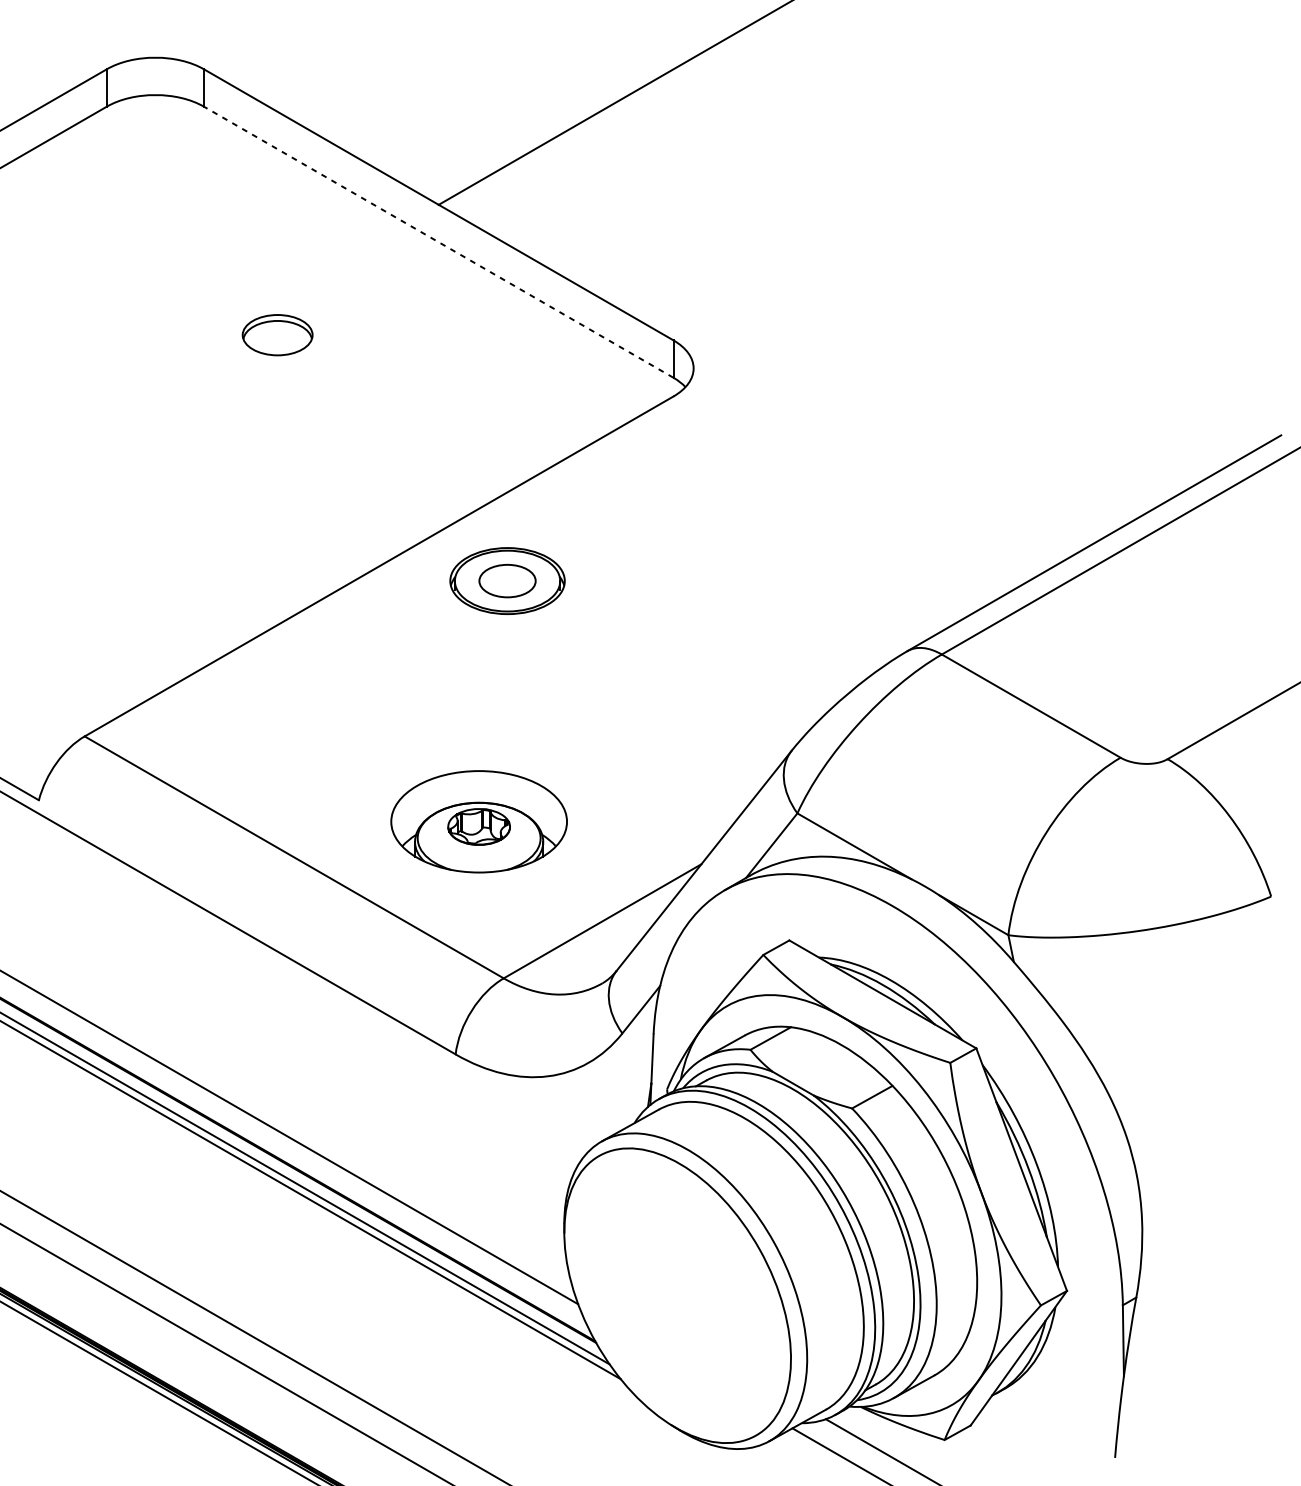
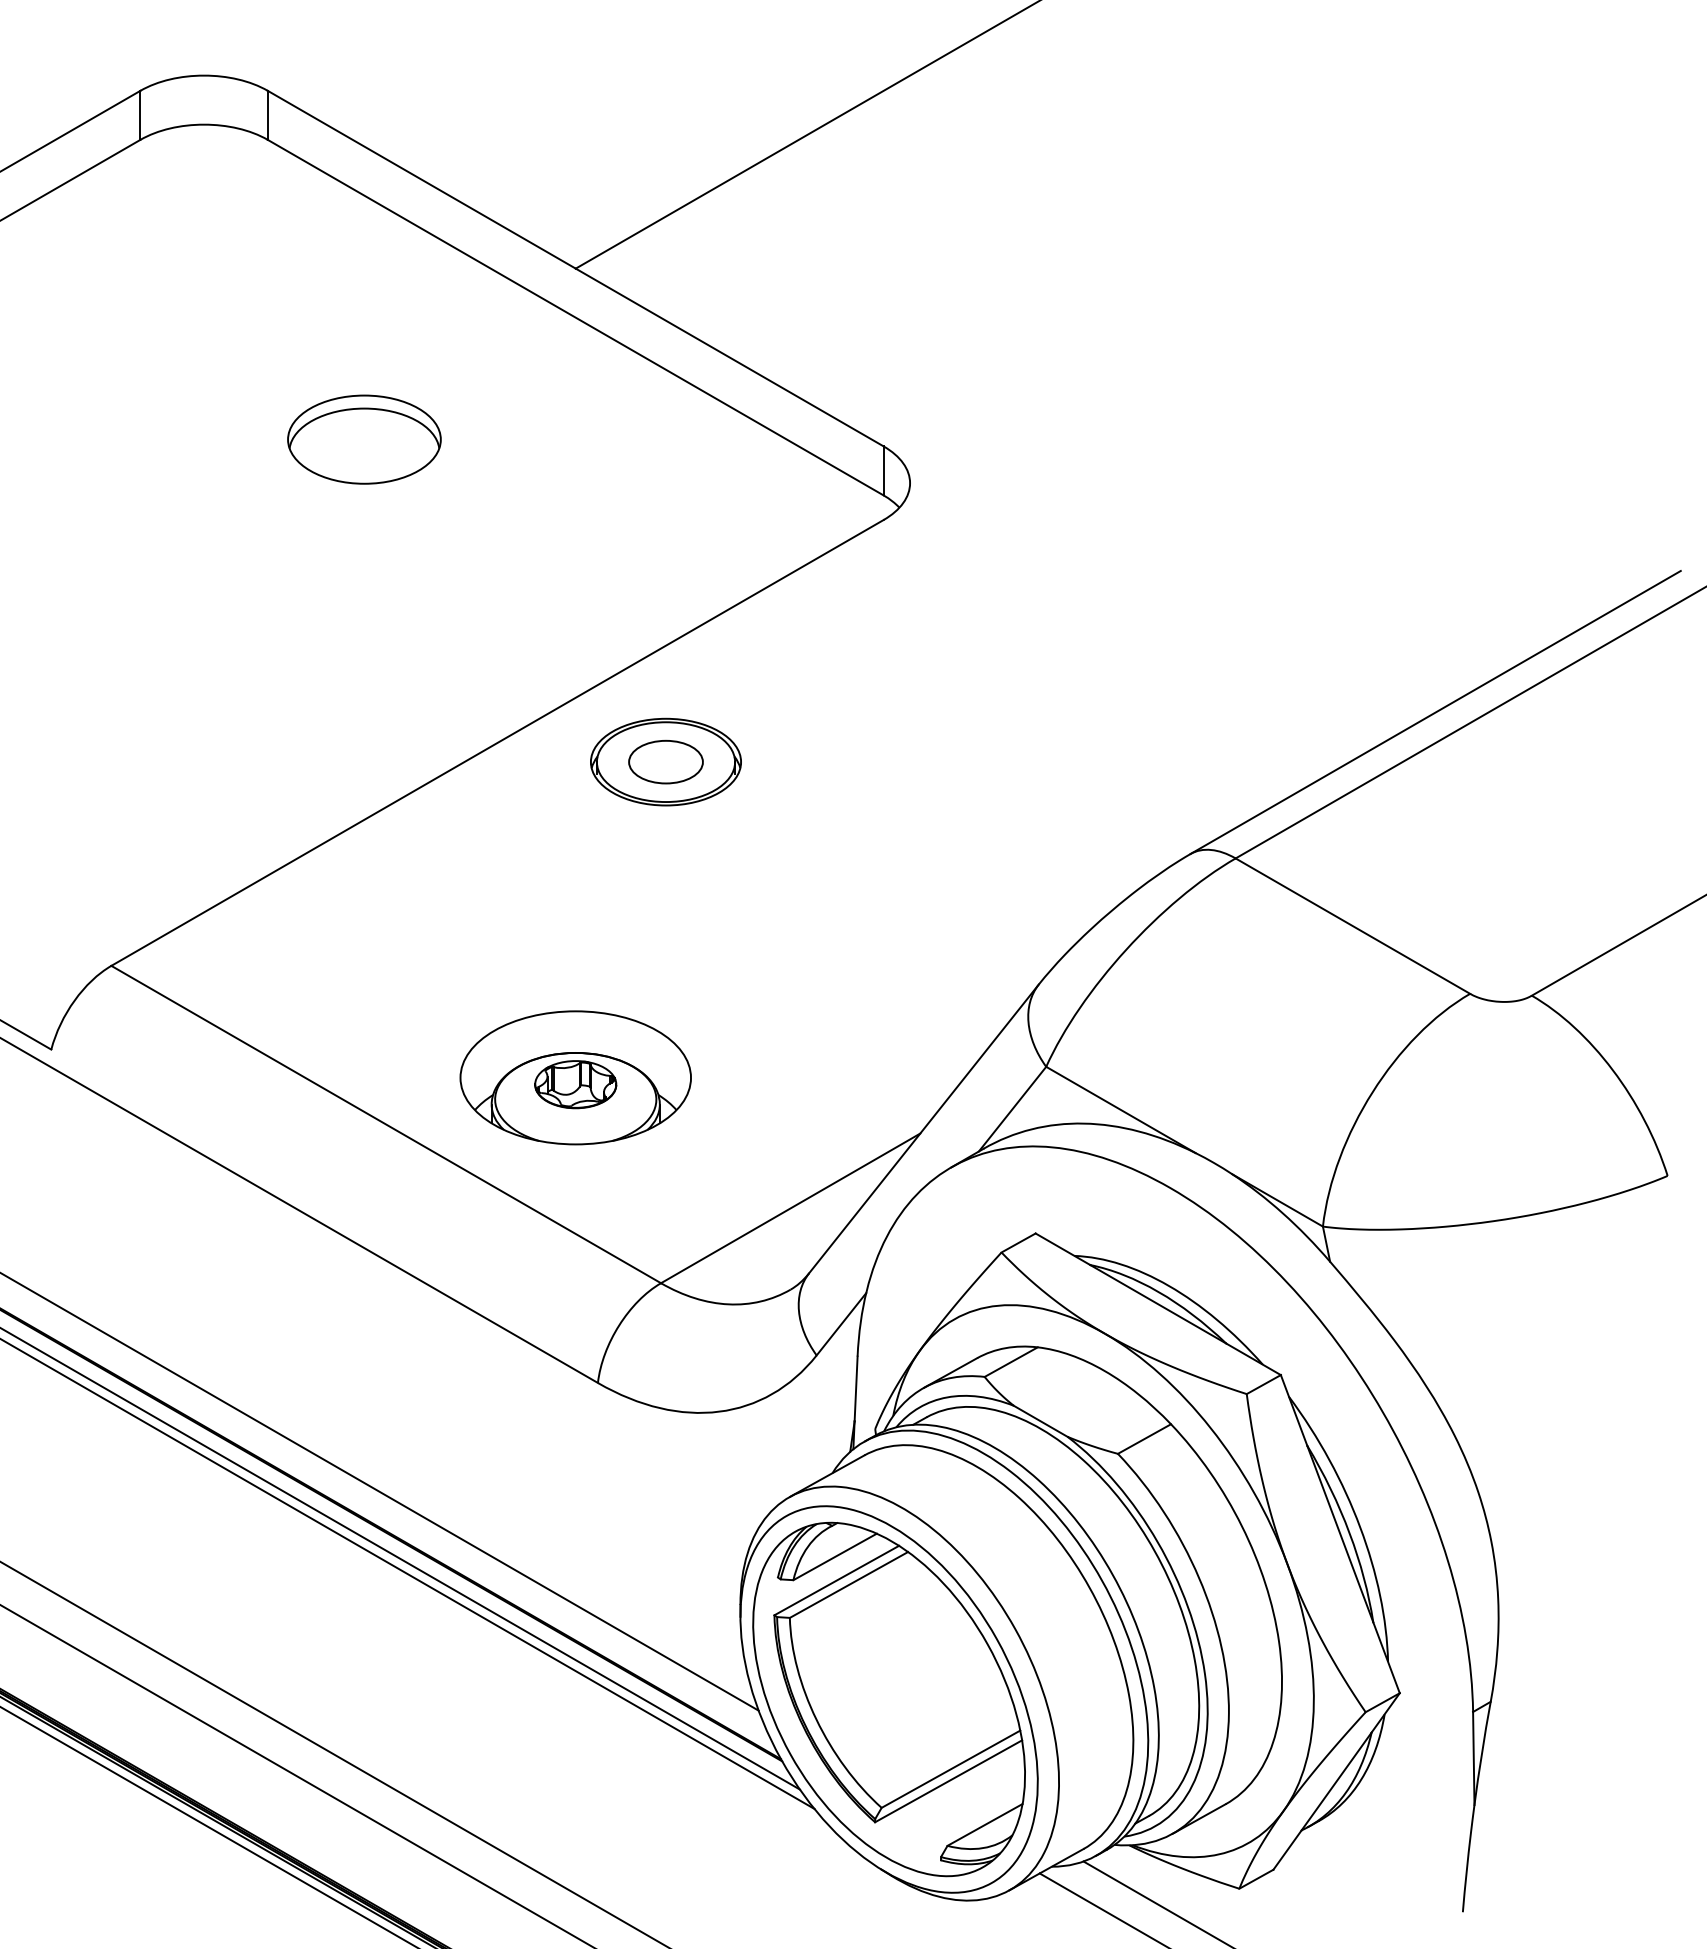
line: (438, 242) -> (575, 317), dashed -> solid
part: (277, 335) -> (364, 439), size x1.67
part: (478, 821) -> (575, 1077), moved
part: (677, 1295) -> (888, 1699), added

